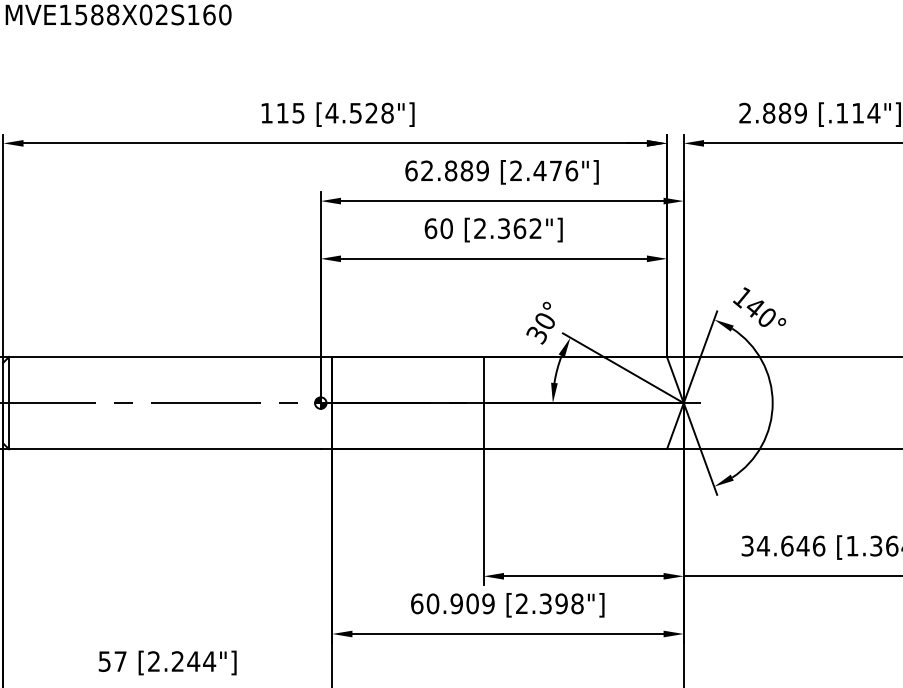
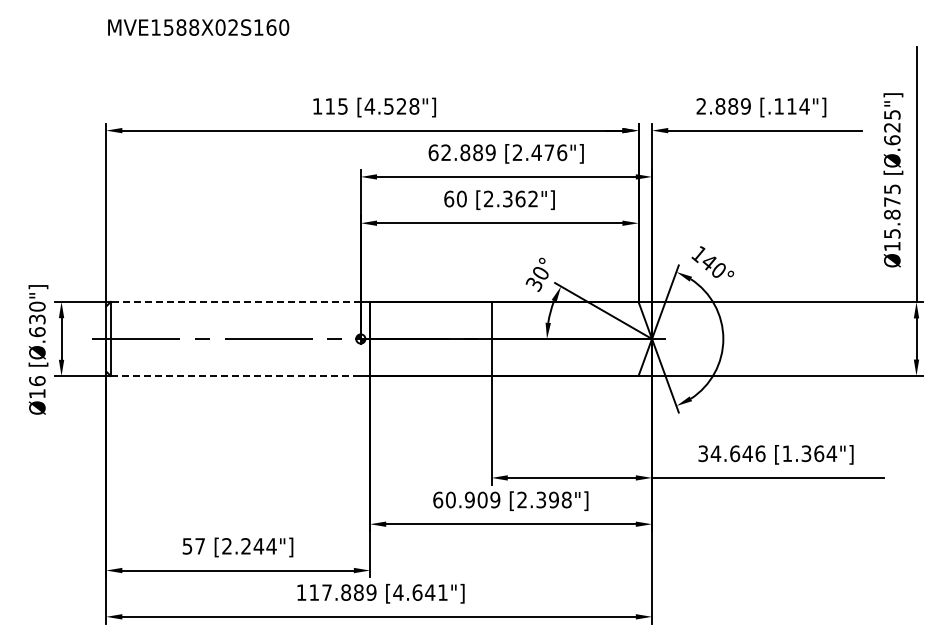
line: (164, 356) -> (235, 301), solid -> dashed
line: (165, 449) -> (236, 376), solid -> dashed

